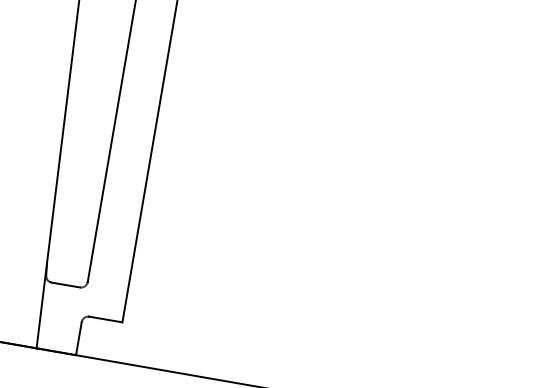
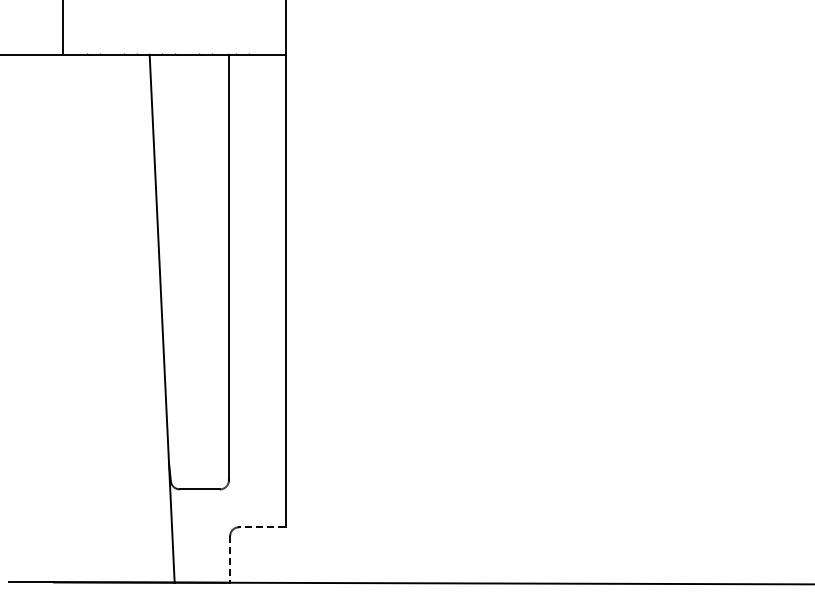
line: (105, 319) -> (262, 527), solid -> dashed
line: (79, 338) -> (230, 559), solid -> dashed

